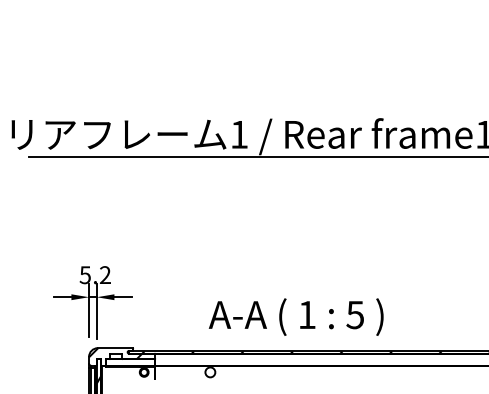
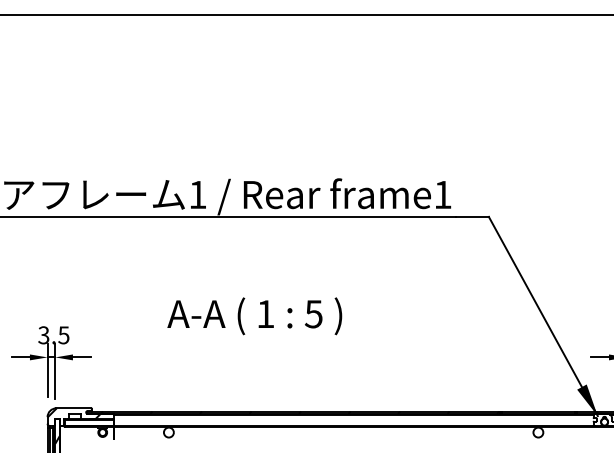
text: (94, 275) -> (53, 335), 5.2 -> 3.5
text: (295, 317) -> (254, 316), moved

